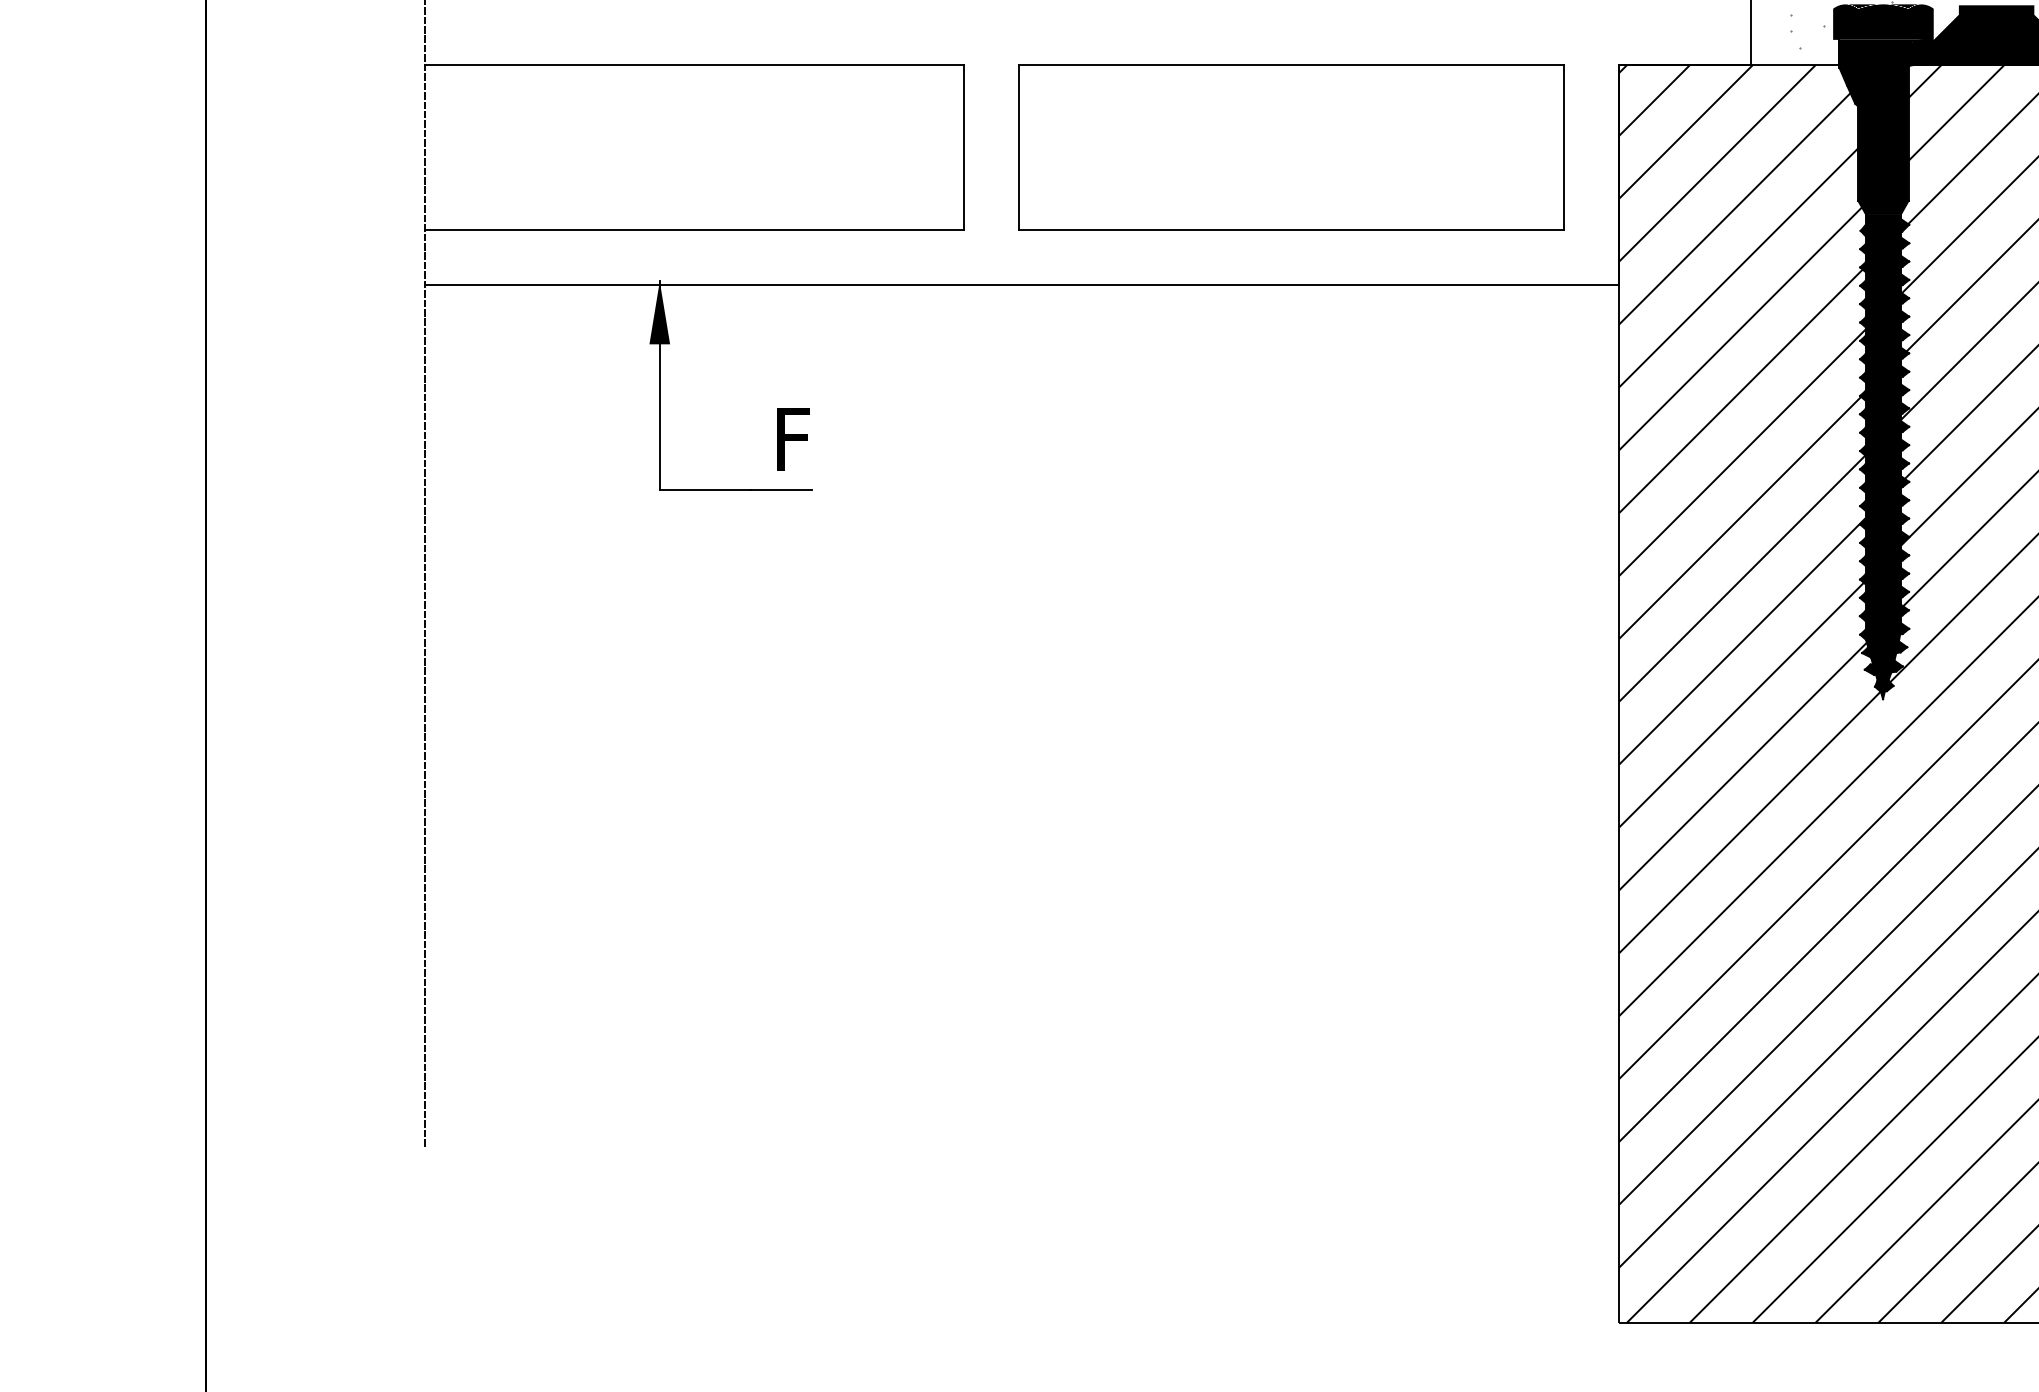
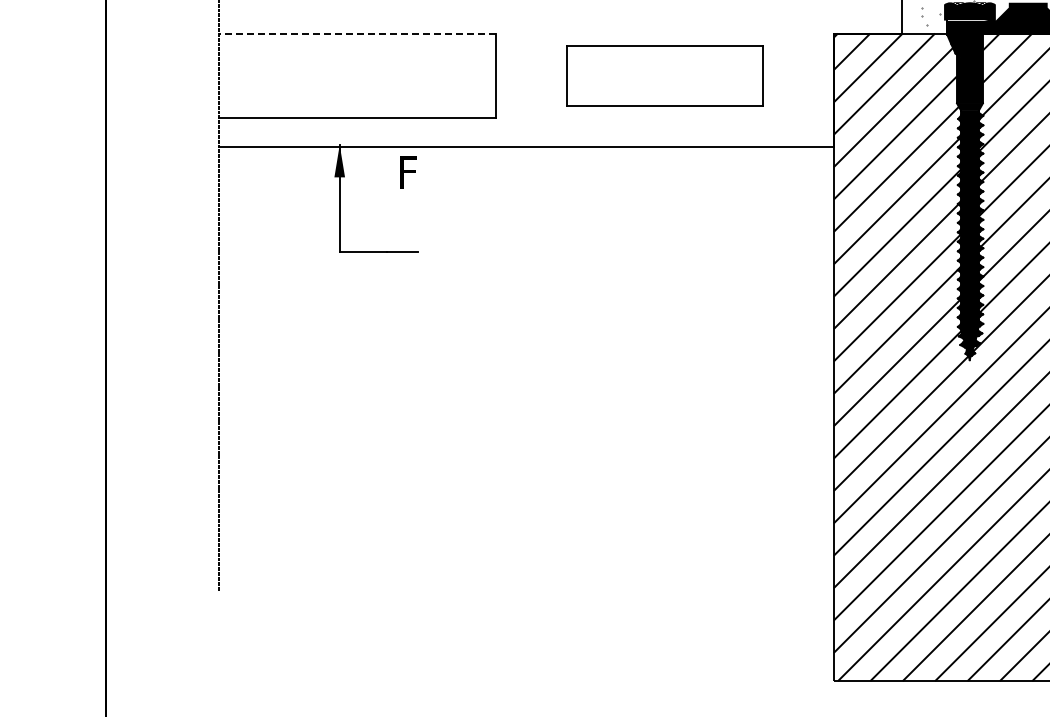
line: (694, 64) -> (357, 33), solid -> dashed
part: (1290, 146) -> (664, 75), size x0.7
text: (793, 439) -> (408, 172), moved

